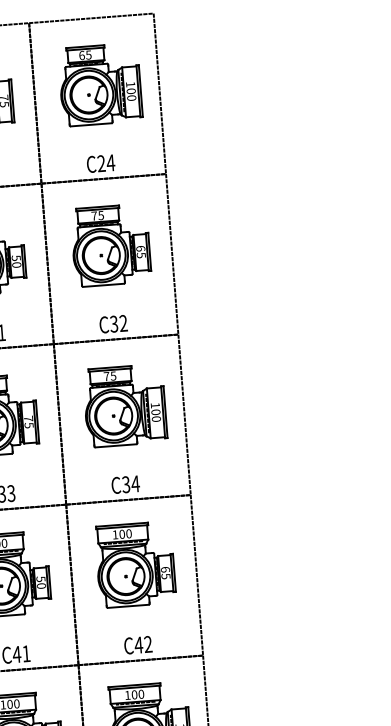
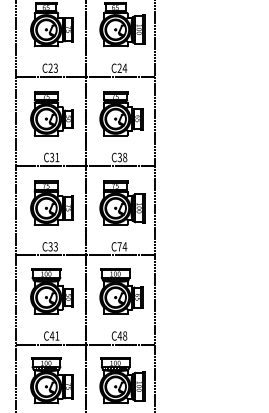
text: (124, 323) -> (125, 157), C32 -> C38
text: (125, 484) -> (119, 246), C34 -> C74
text: (148, 643) -> (125, 335), C42 -> C48

